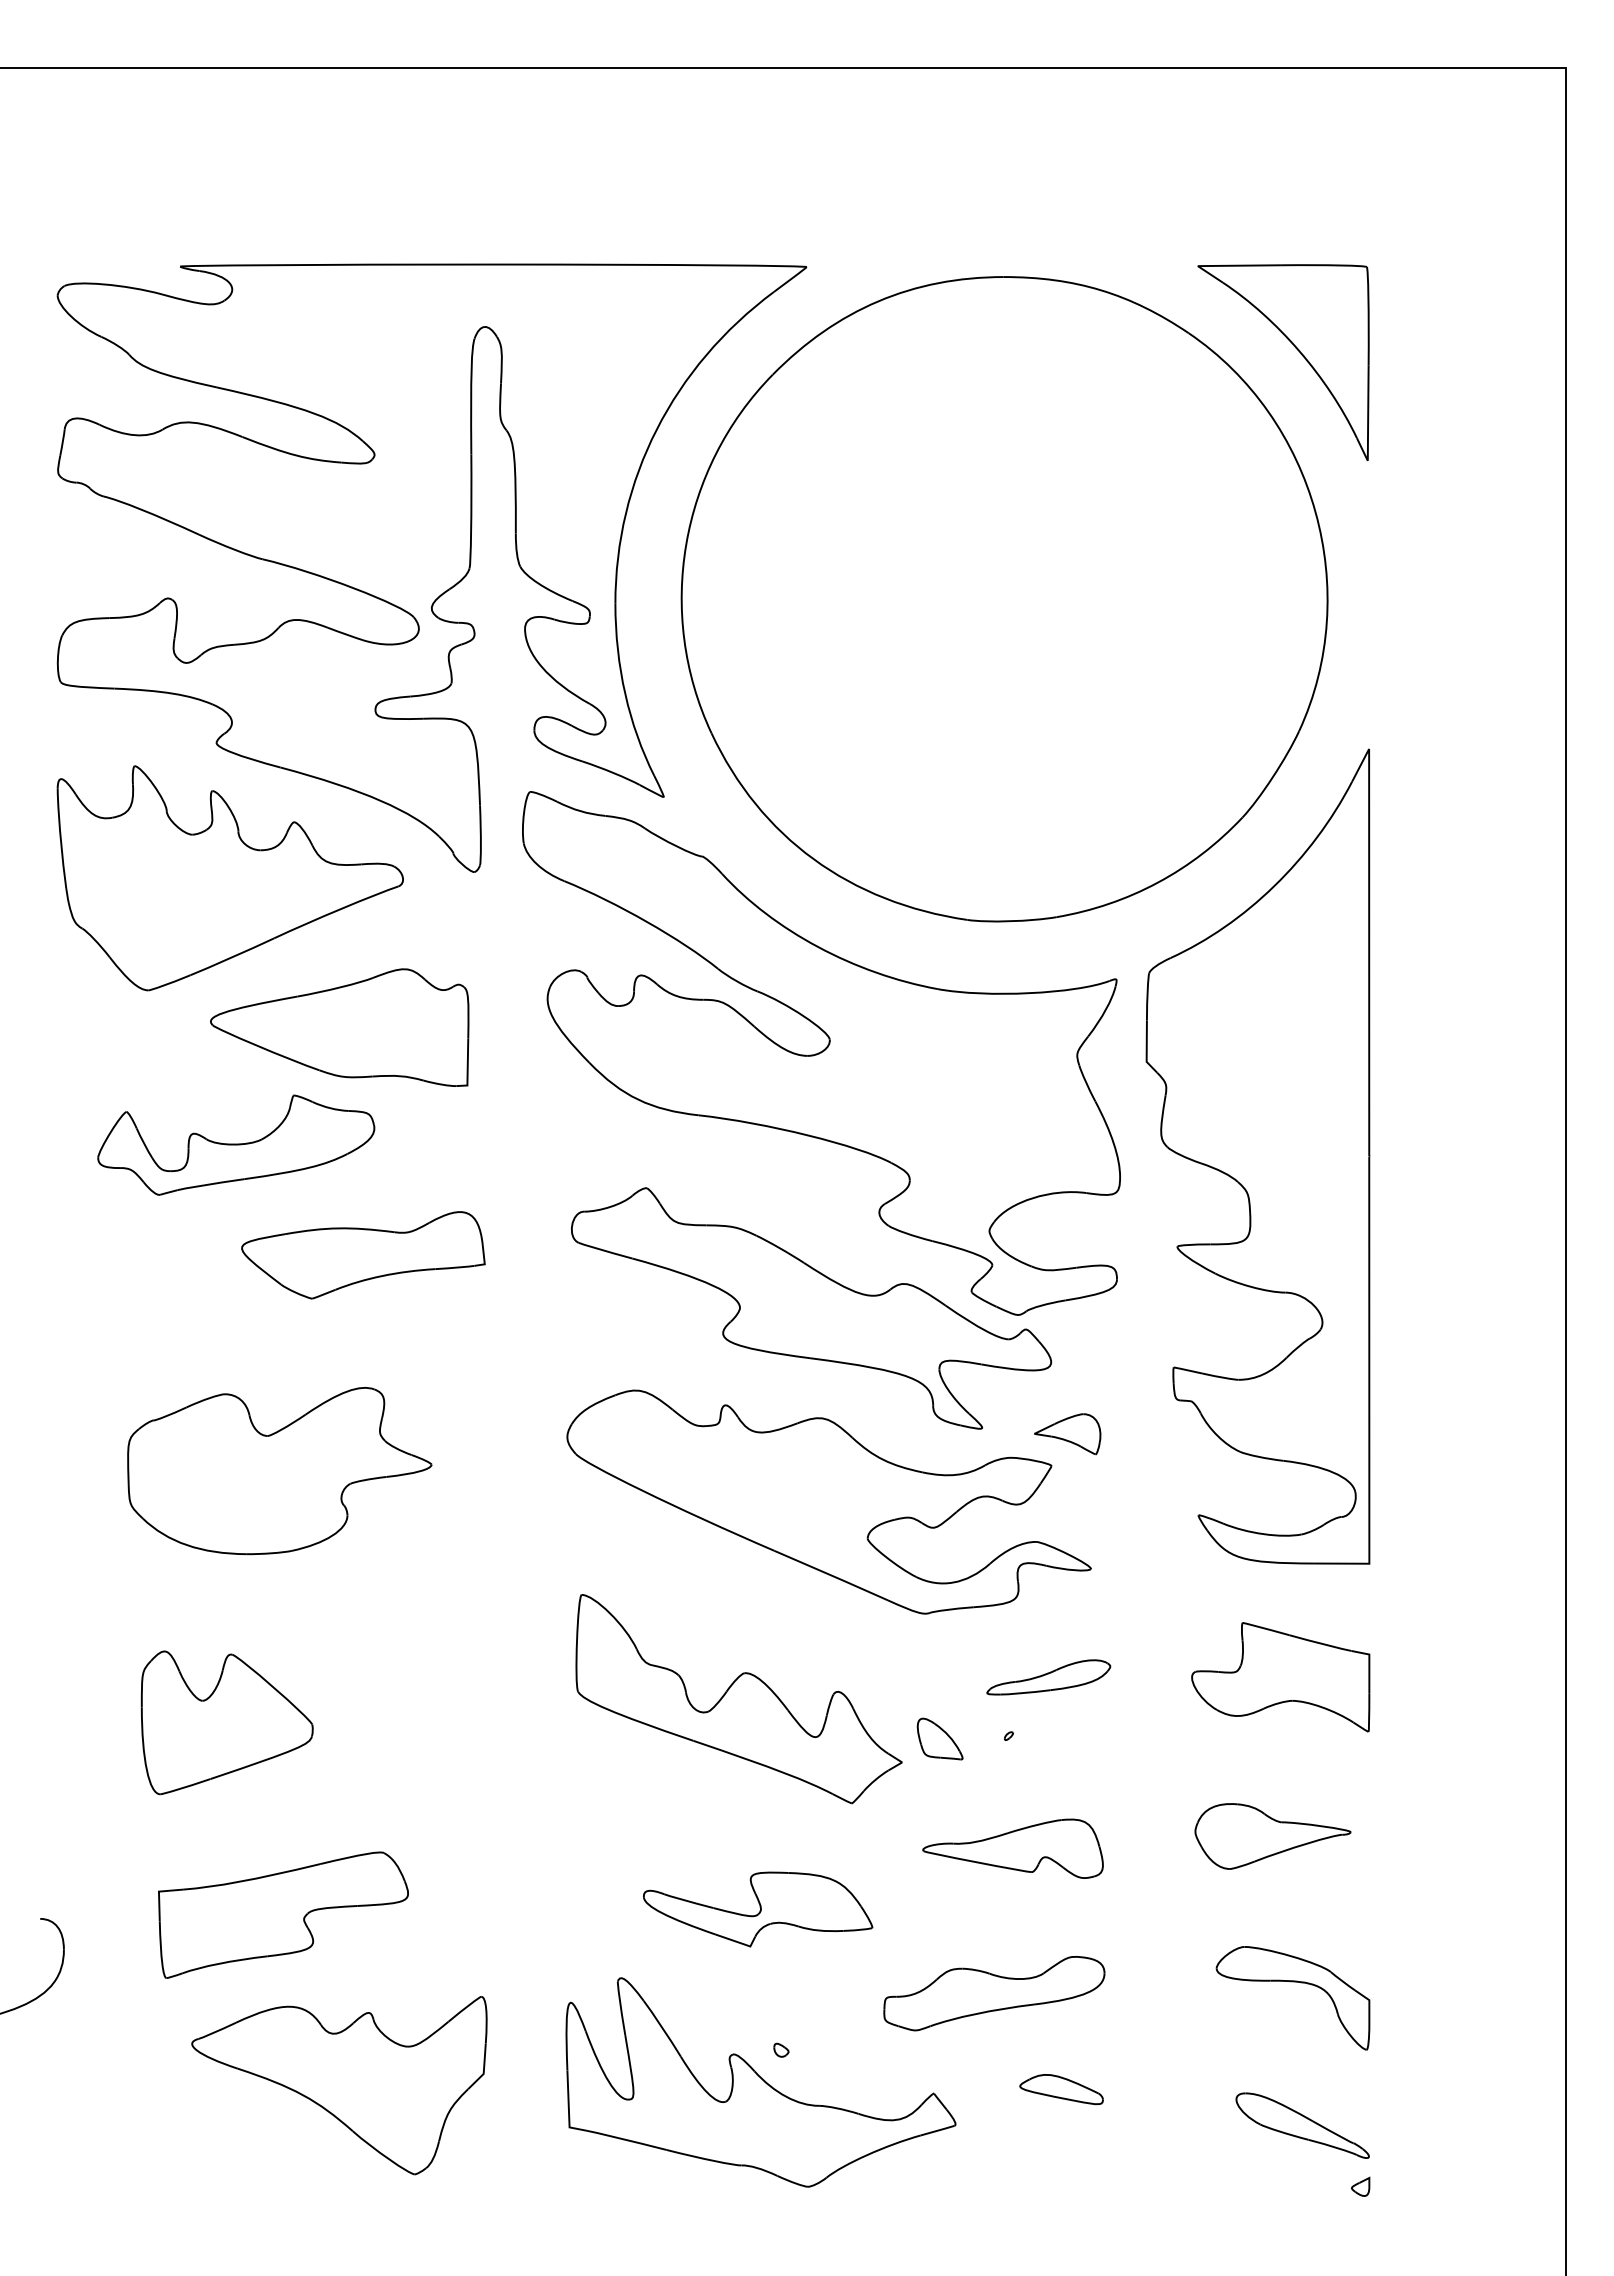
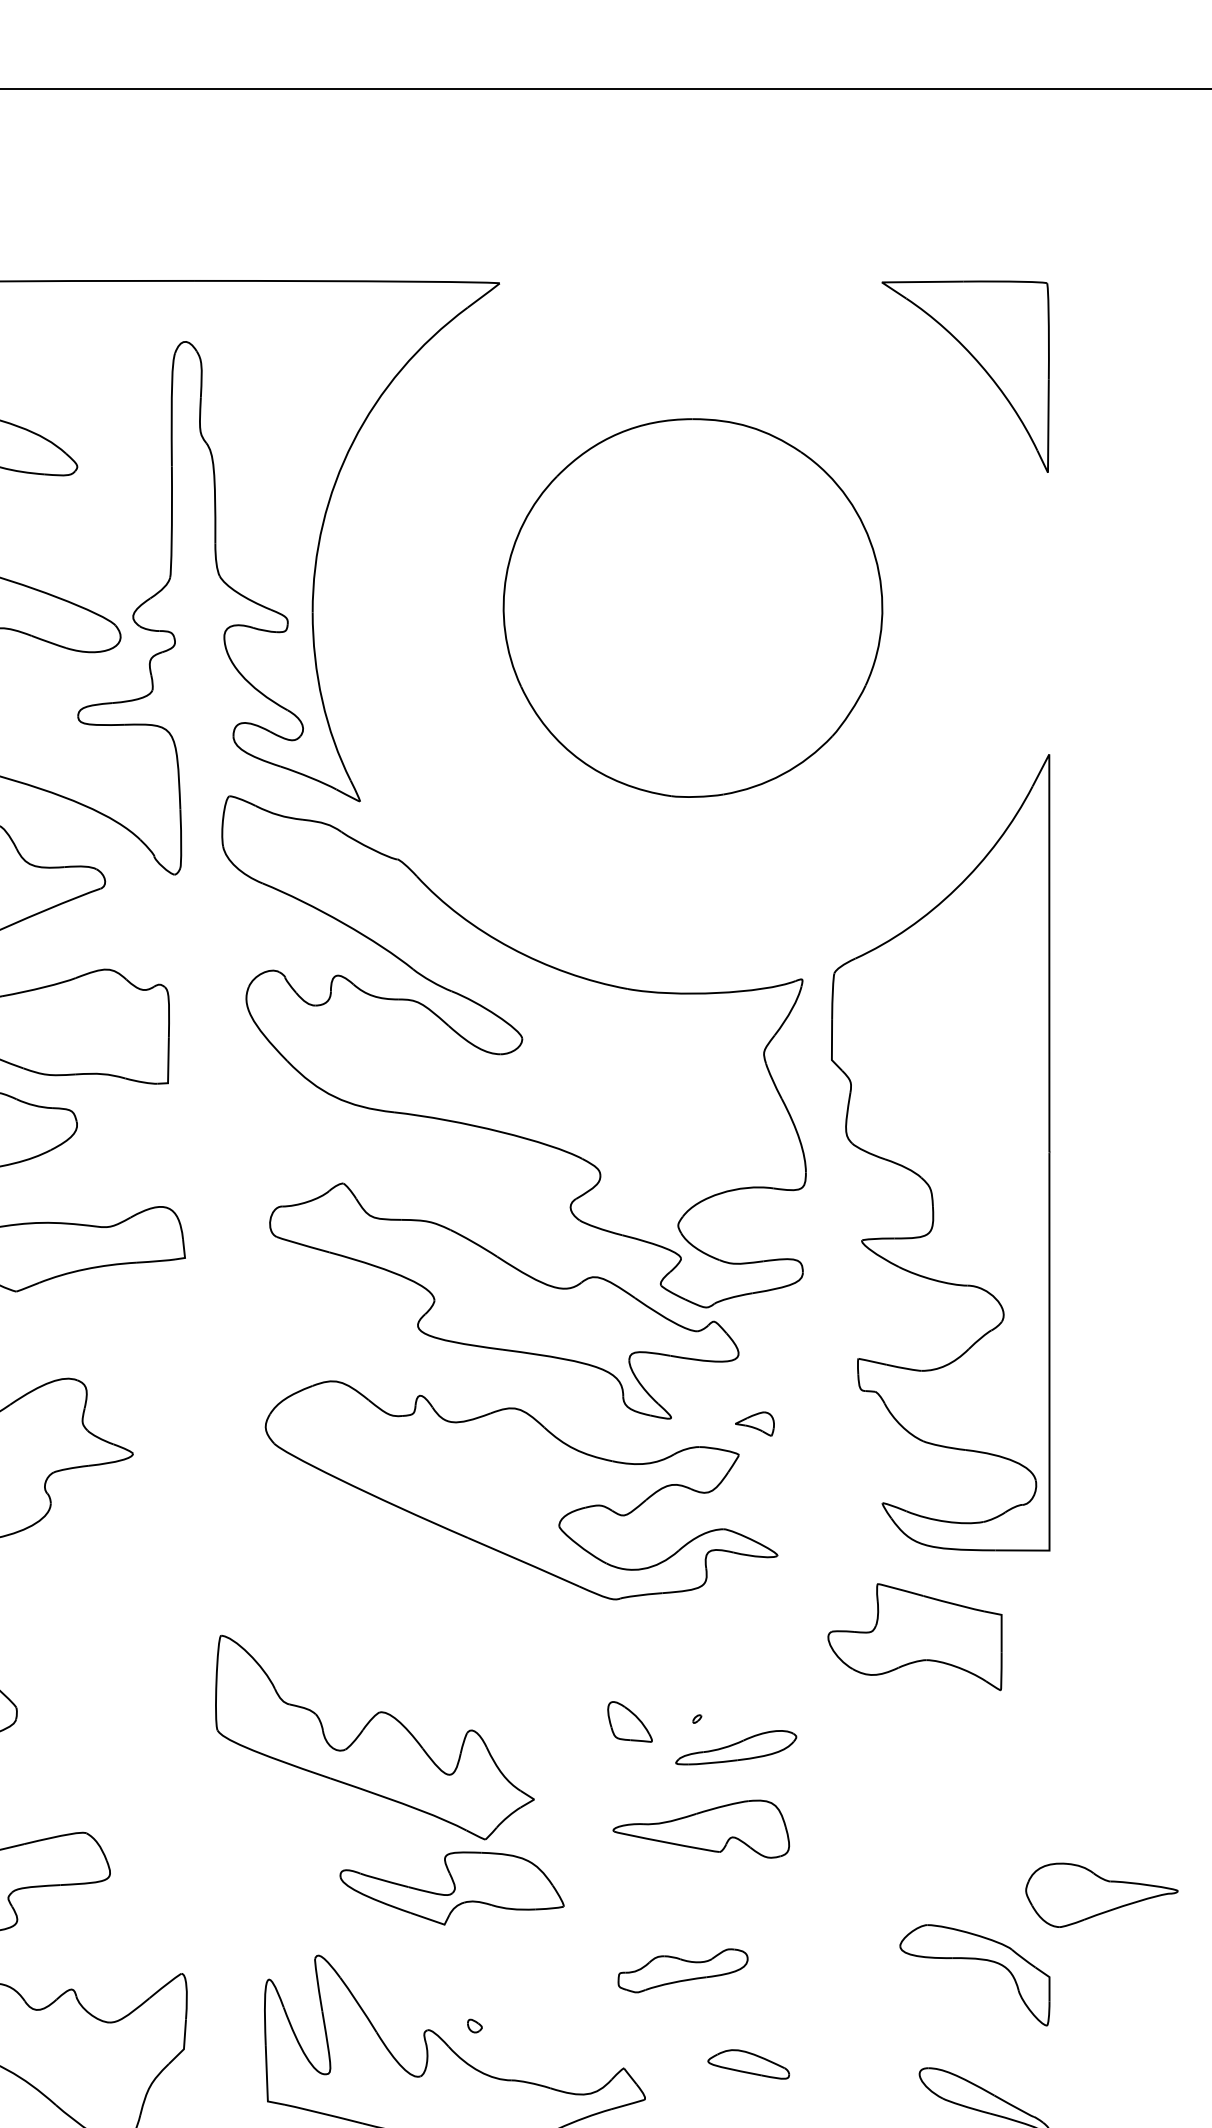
part: (1004, 599) -> (692, 608), size x0.6
part: (1067, 1434) -> (754, 1424), size x0.6
part: (1048, 1677) -> (735, 1747), moved
part: (1280, 1677) -> (914, 1637), moved
part: (738, 1699) -> (374, 1738), moved
part: (1272, 1836) -> (1101, 1895), moved
part: (994, 1993) -> (683, 1970), size x0.6

